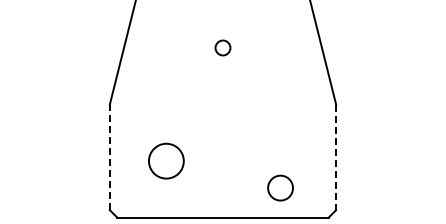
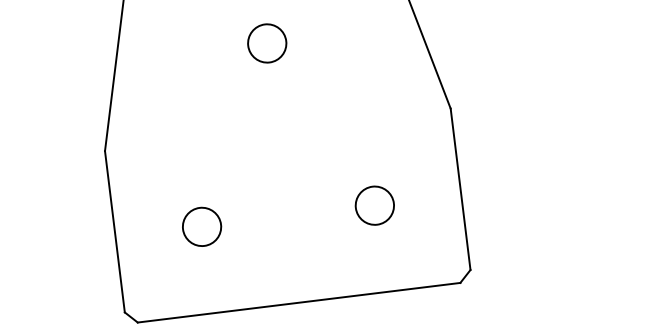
circle: (222, 47) -> (266, 42), size x1.67
line: (109, 157) -> (114, 232), dashed -> solid
line: (336, 157) -> (461, 189), dashed -> solid
circle: (166, 160) -> (202, 225), size x0.71
circle: (280, 187) -> (374, 204), moved

